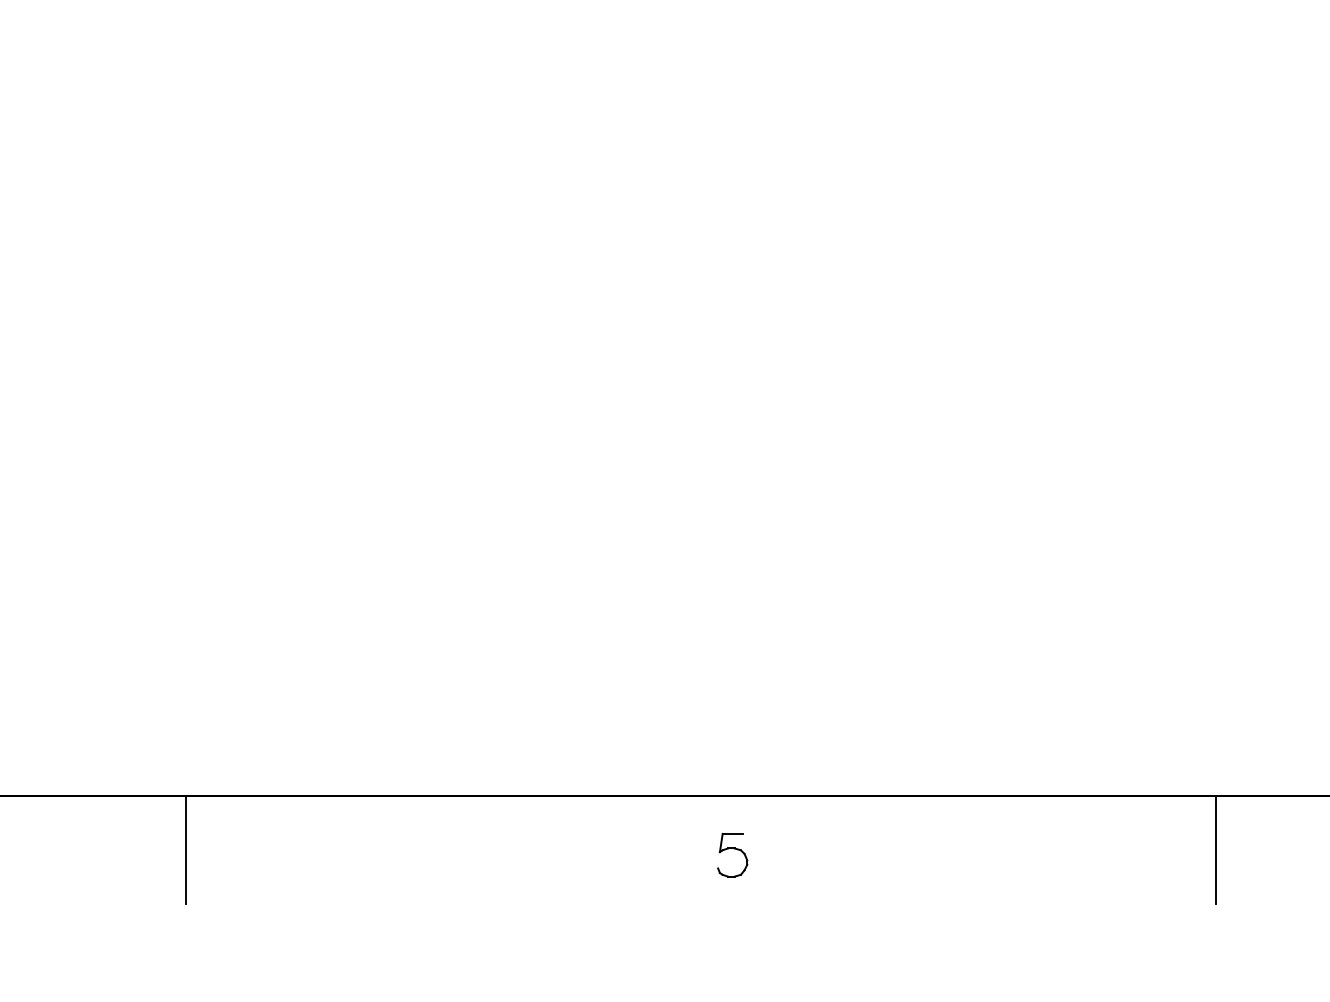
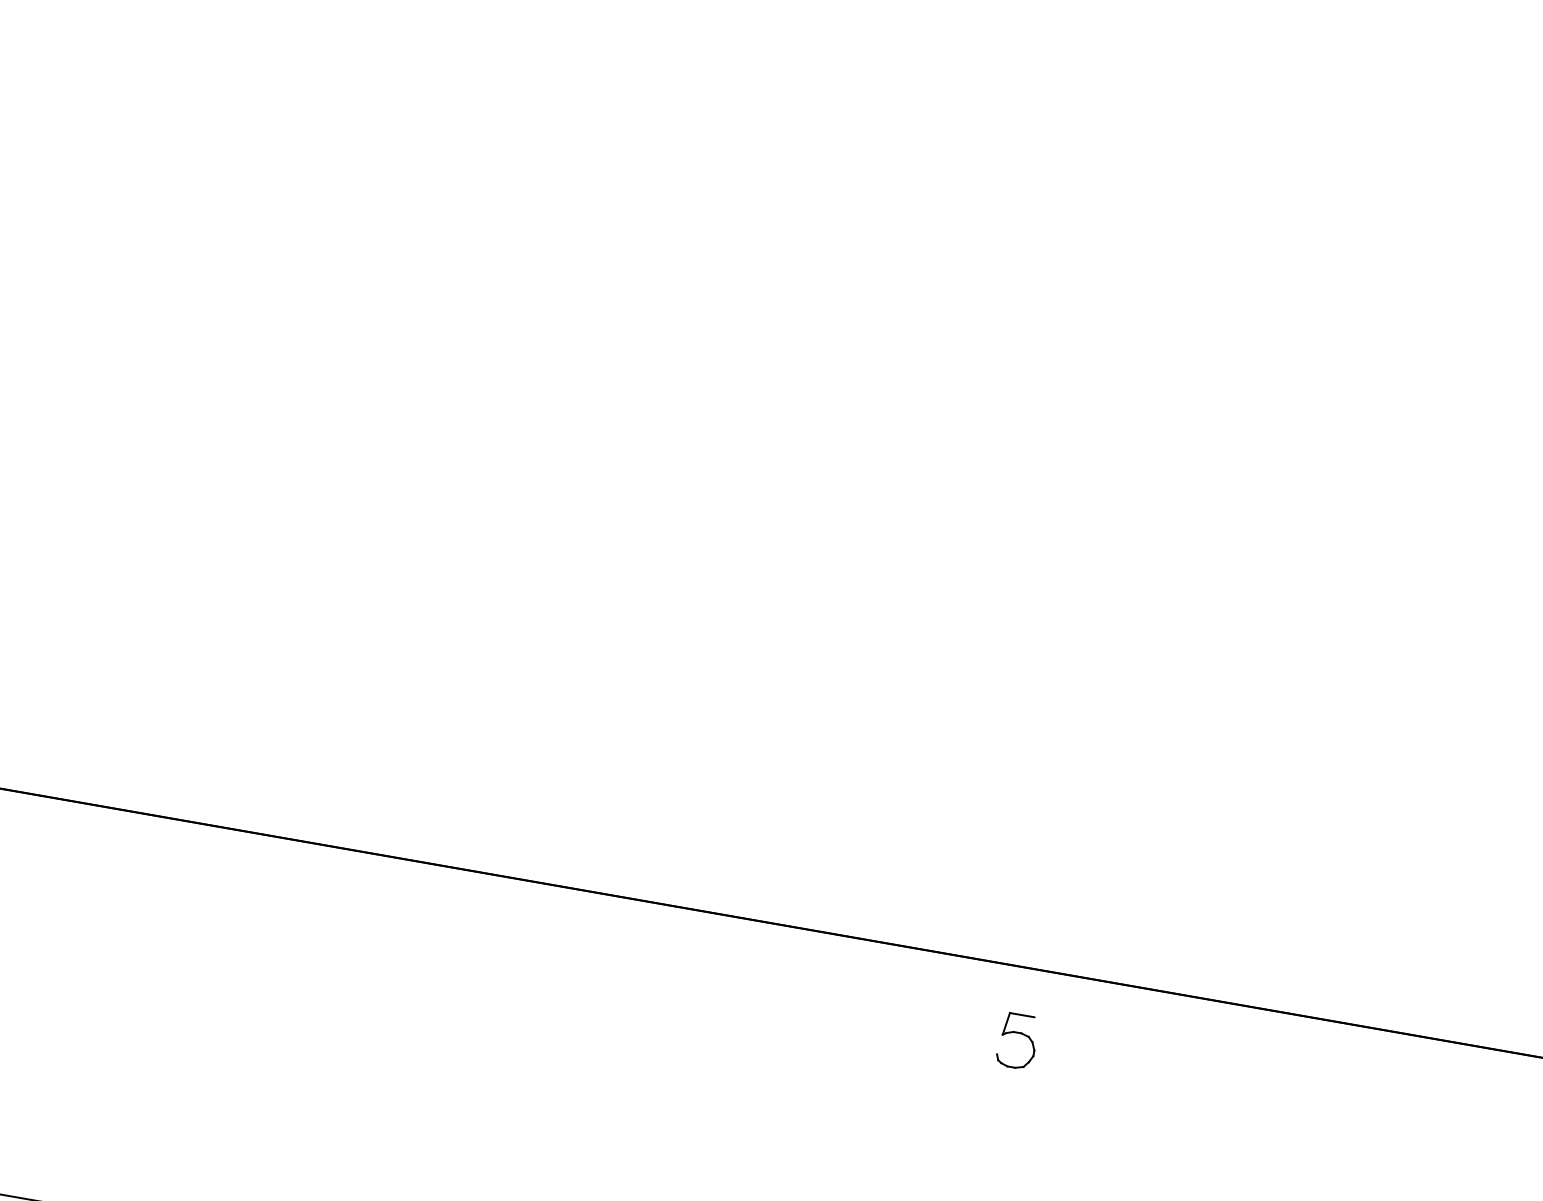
line: (186, 849) -> (217, 894), removed
line: (1216, 849) -> (1475, 1113), removed
part: (732, 854) -> (1017, 1040), moved

